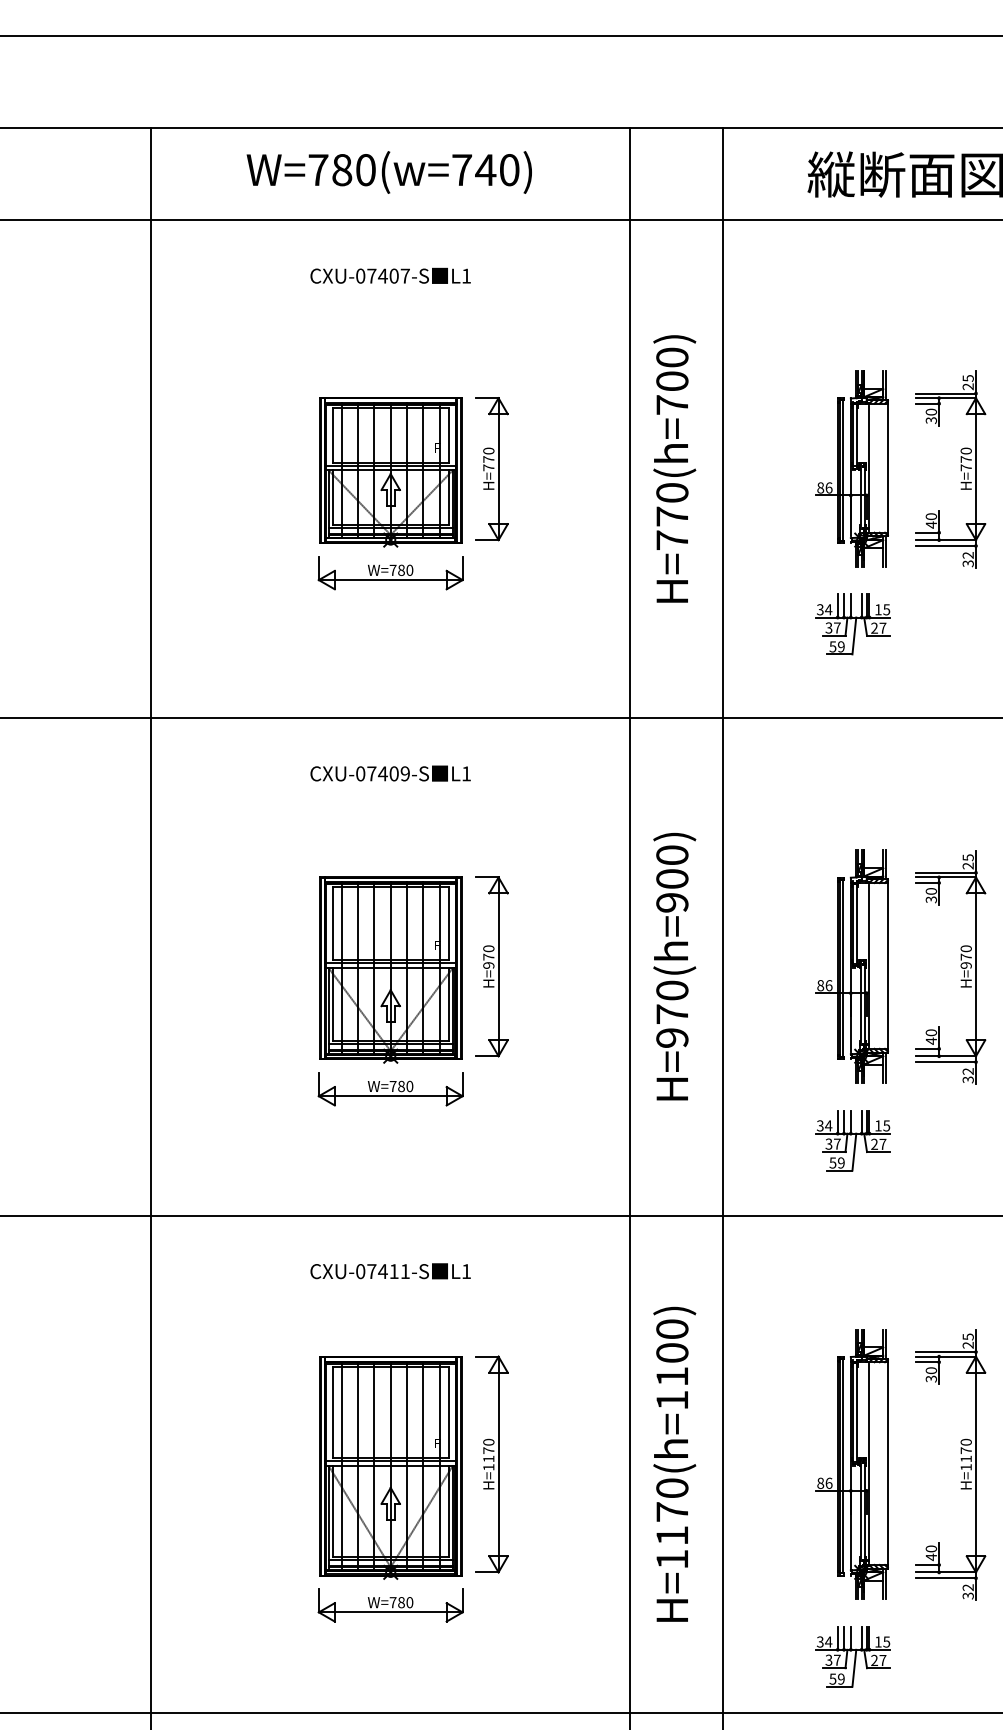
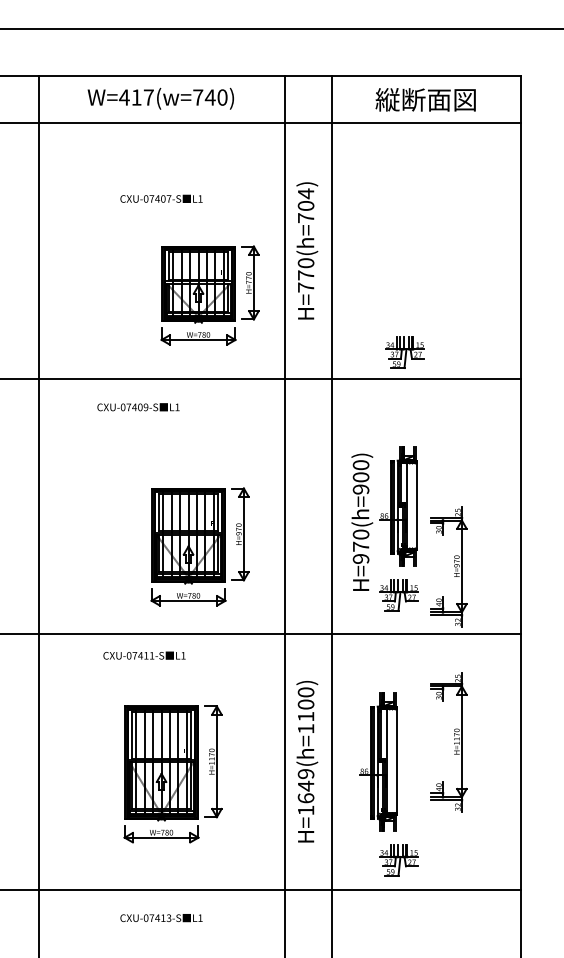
text: (341, 169) -> (136, 97), W=780(w=740) -> W=417(w=740)
text: (390, 275) -> (161, 198), moved
text: (671, 357) -> (305, 193), H=770(h=700) -> H=770(h=704)
part: (852, 468) -> (398, 250), removed
part: (949, 470) -> (448, 251), removed
part: (412, 493) -> (209, 295), moved
part: (852, 624) -> (404, 352), moved
text: (390, 774) -> (138, 407), moved
text: (675, 965) -> (362, 521), moved
part: (949, 966) -> (448, 566), moved
part: (412, 990) -> (199, 546), moved
text: (390, 1270) -> (144, 655), moved
part: (852, 1463) -> (378, 761), moved
part: (949, 1465) -> (448, 742), moved
text: (671, 1512) -> (305, 786), H=1170(h=1100) -> H=1649(h=1100)

